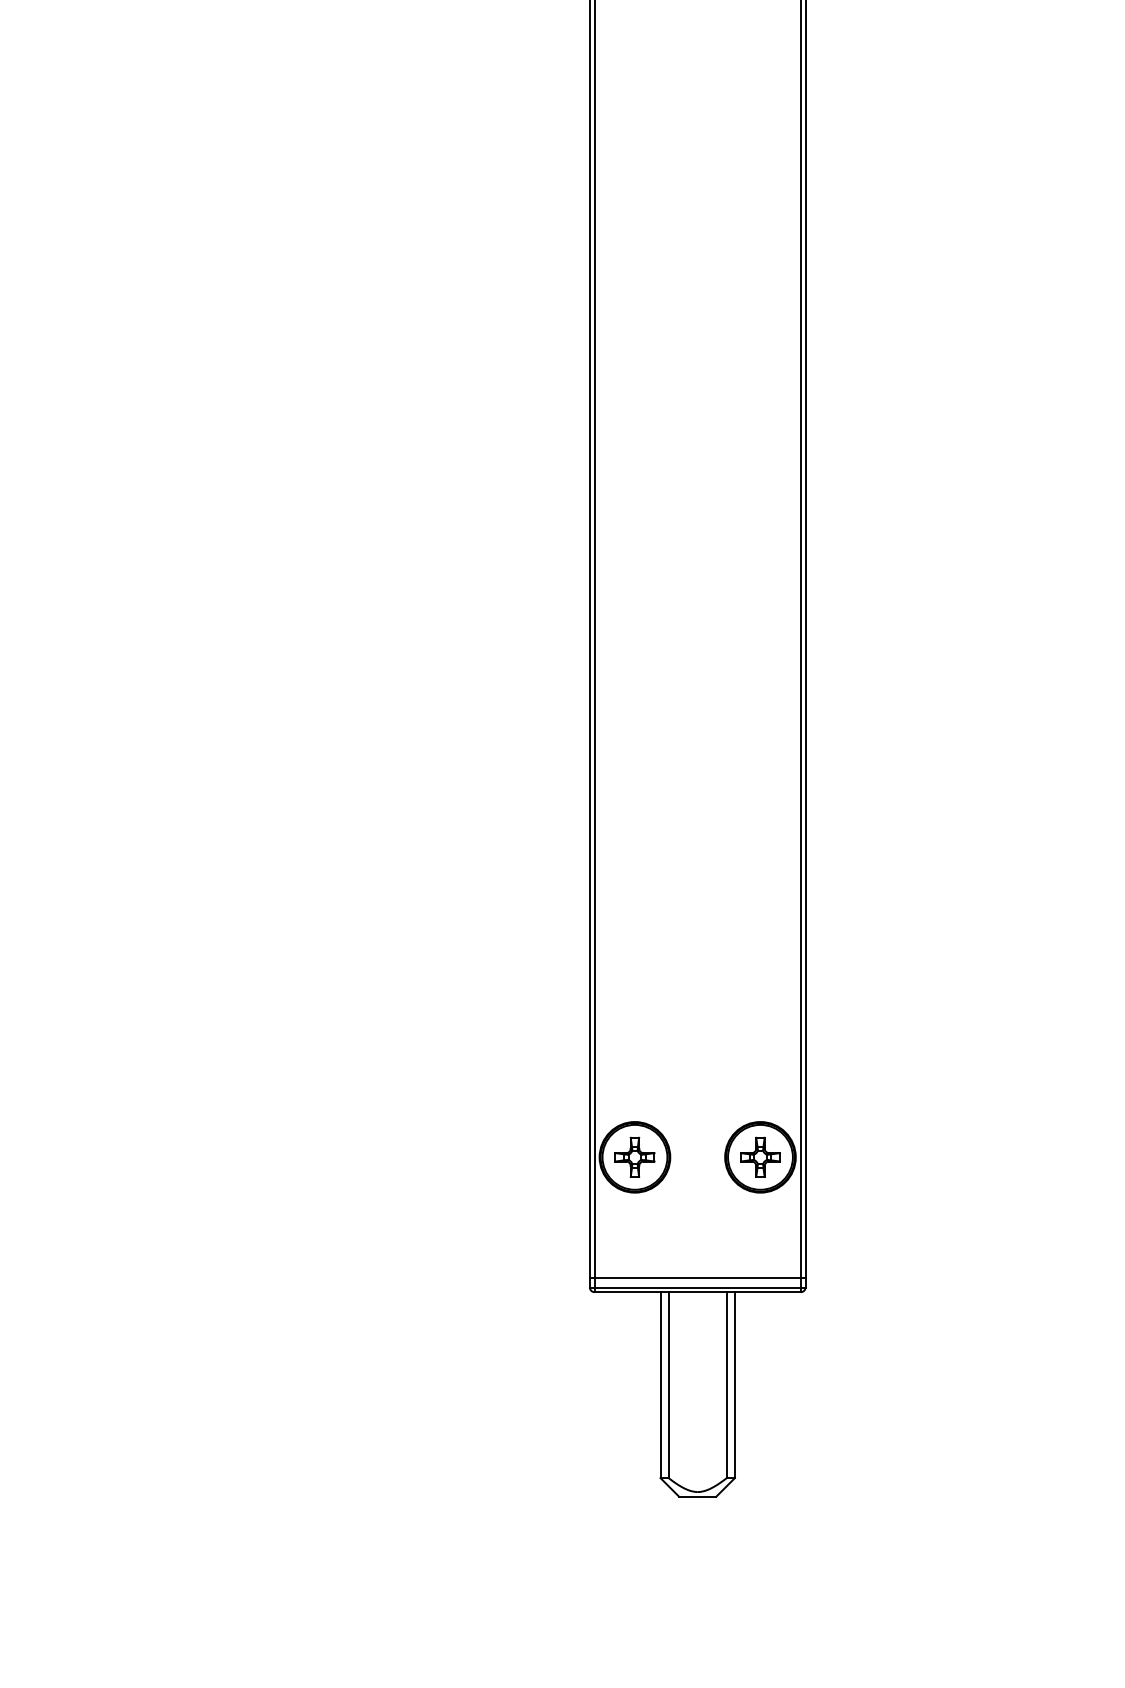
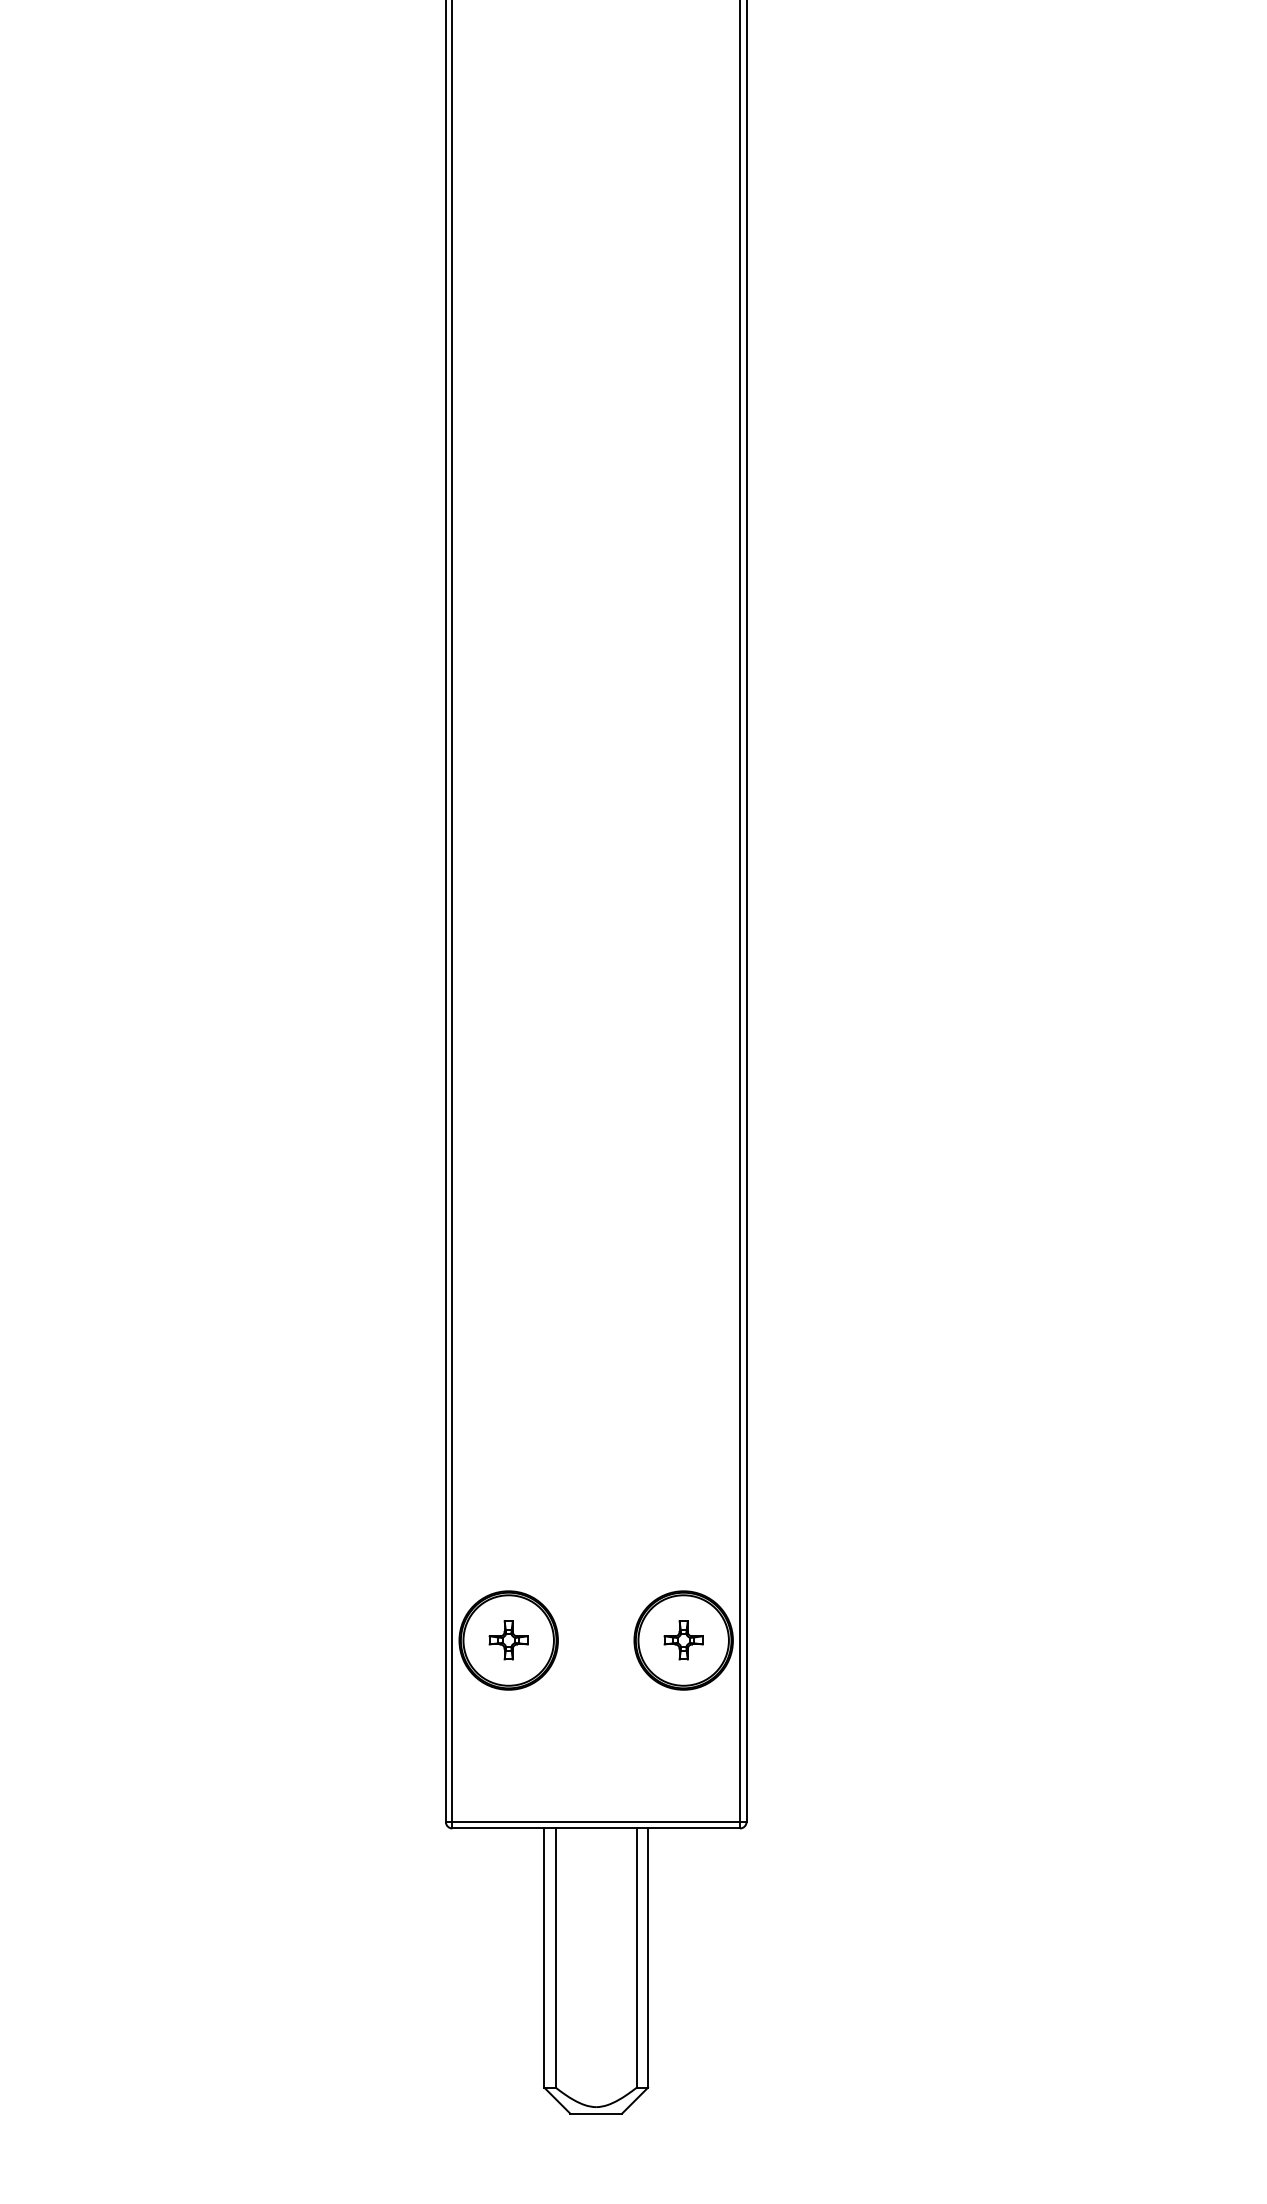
part: (634, 1156) -> (508, 1639), size x0.7
part: (760, 1156) -> (683, 1639), size x0.7
line: (697, 1278) -> (595, 1809), removed

